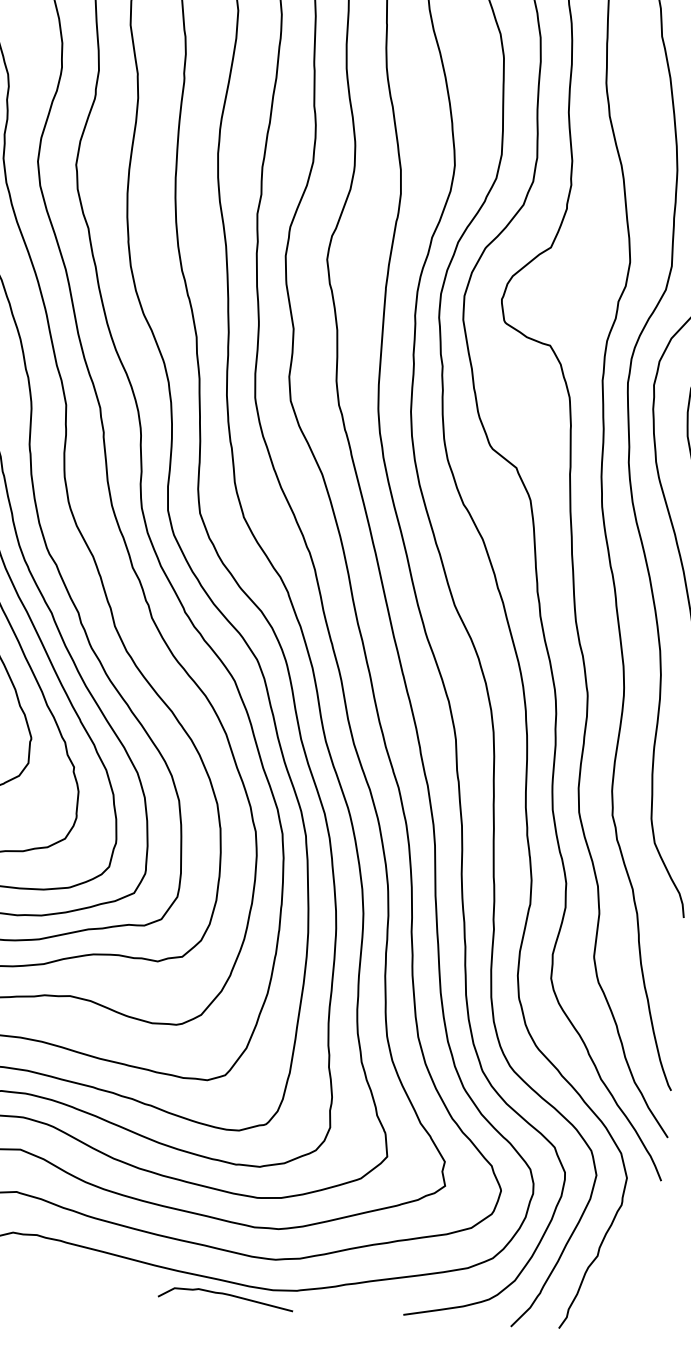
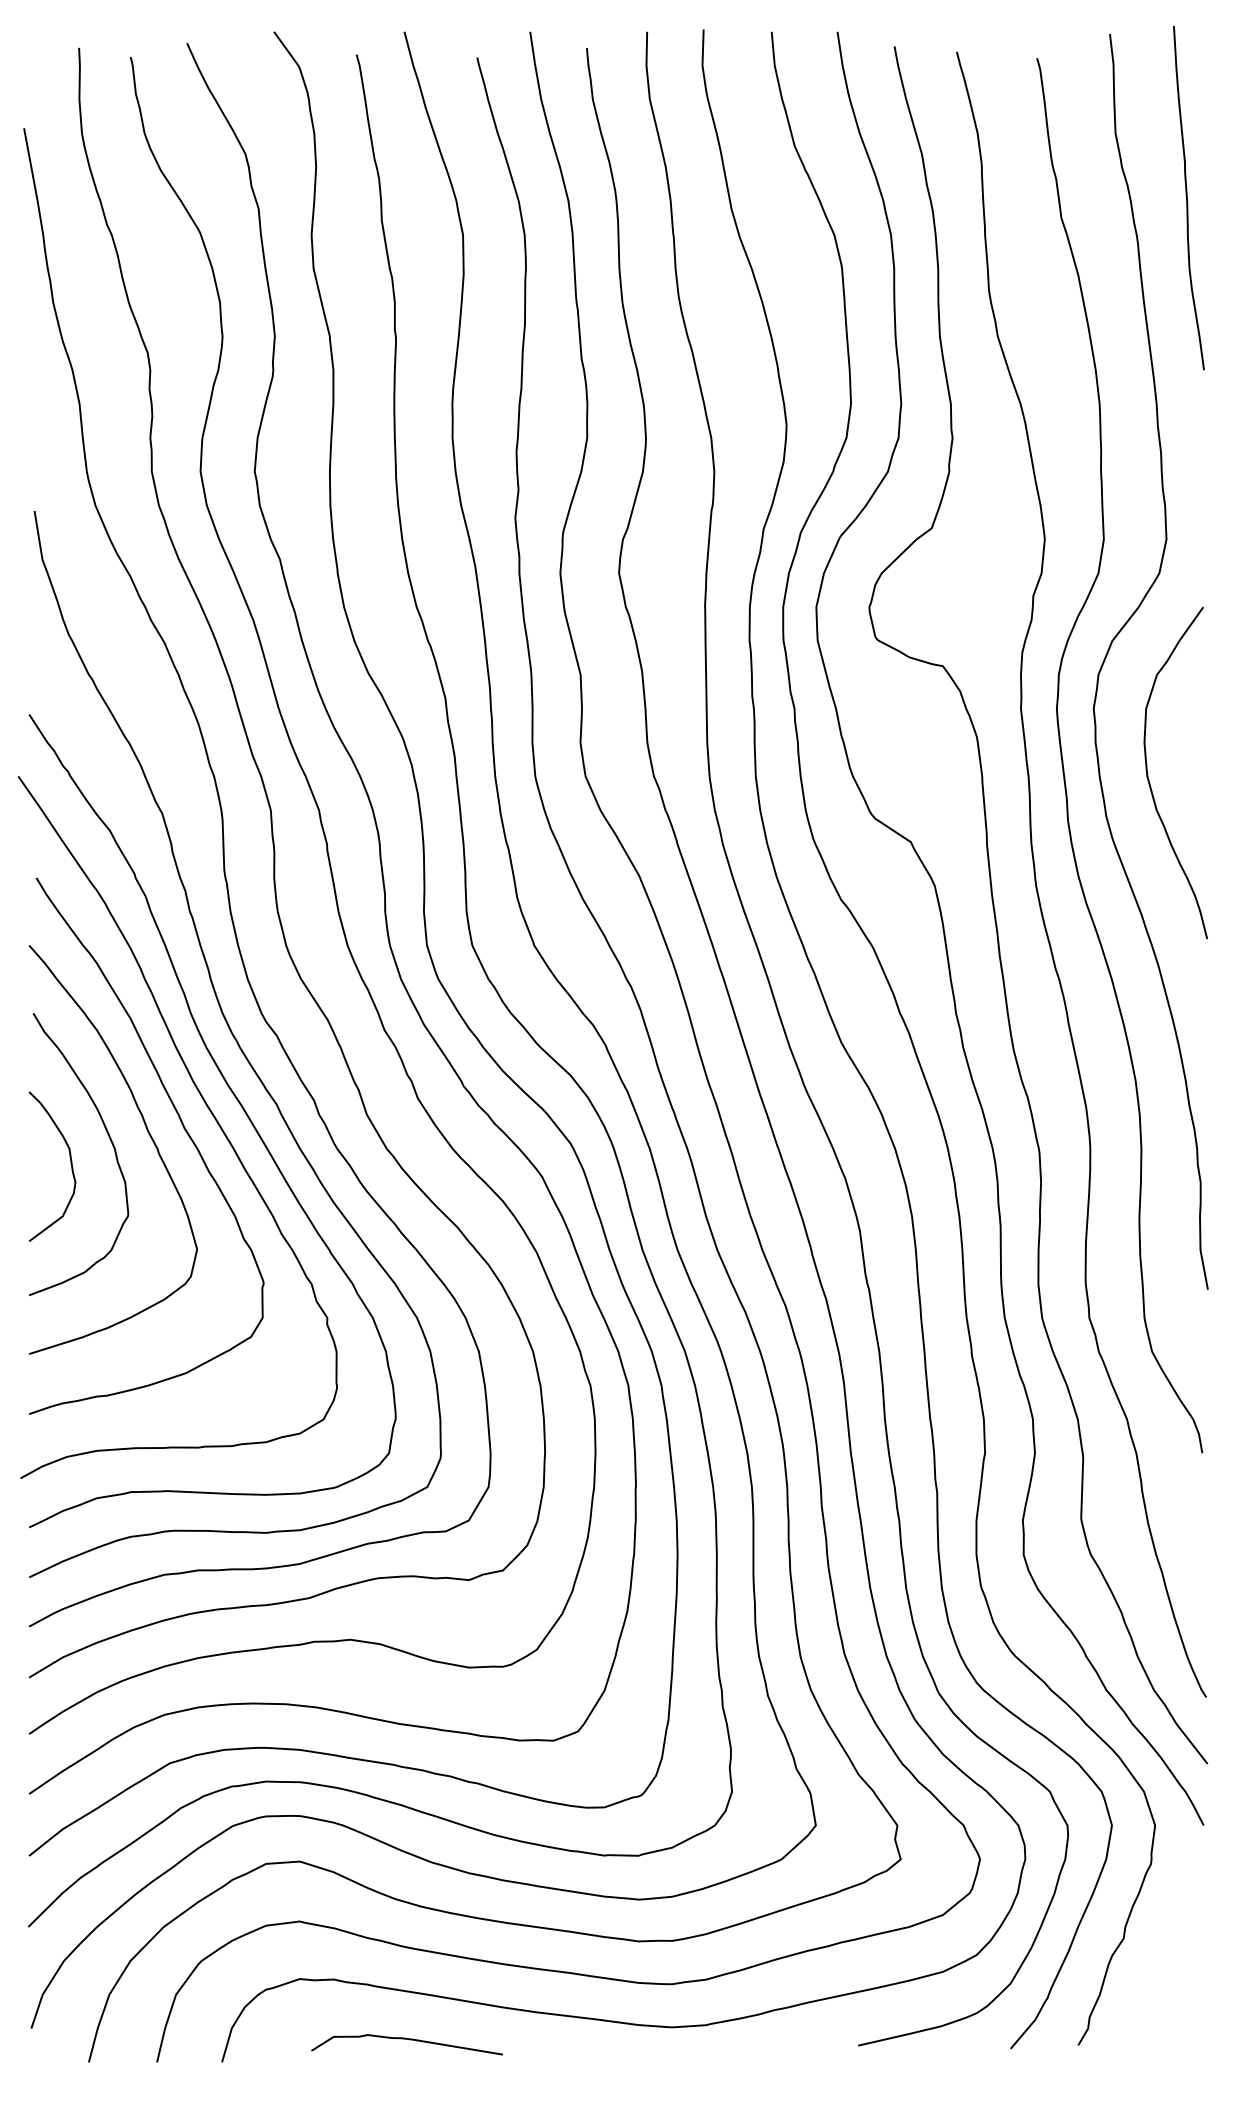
curve: (225, 1294) -> (406, 2039), moved

